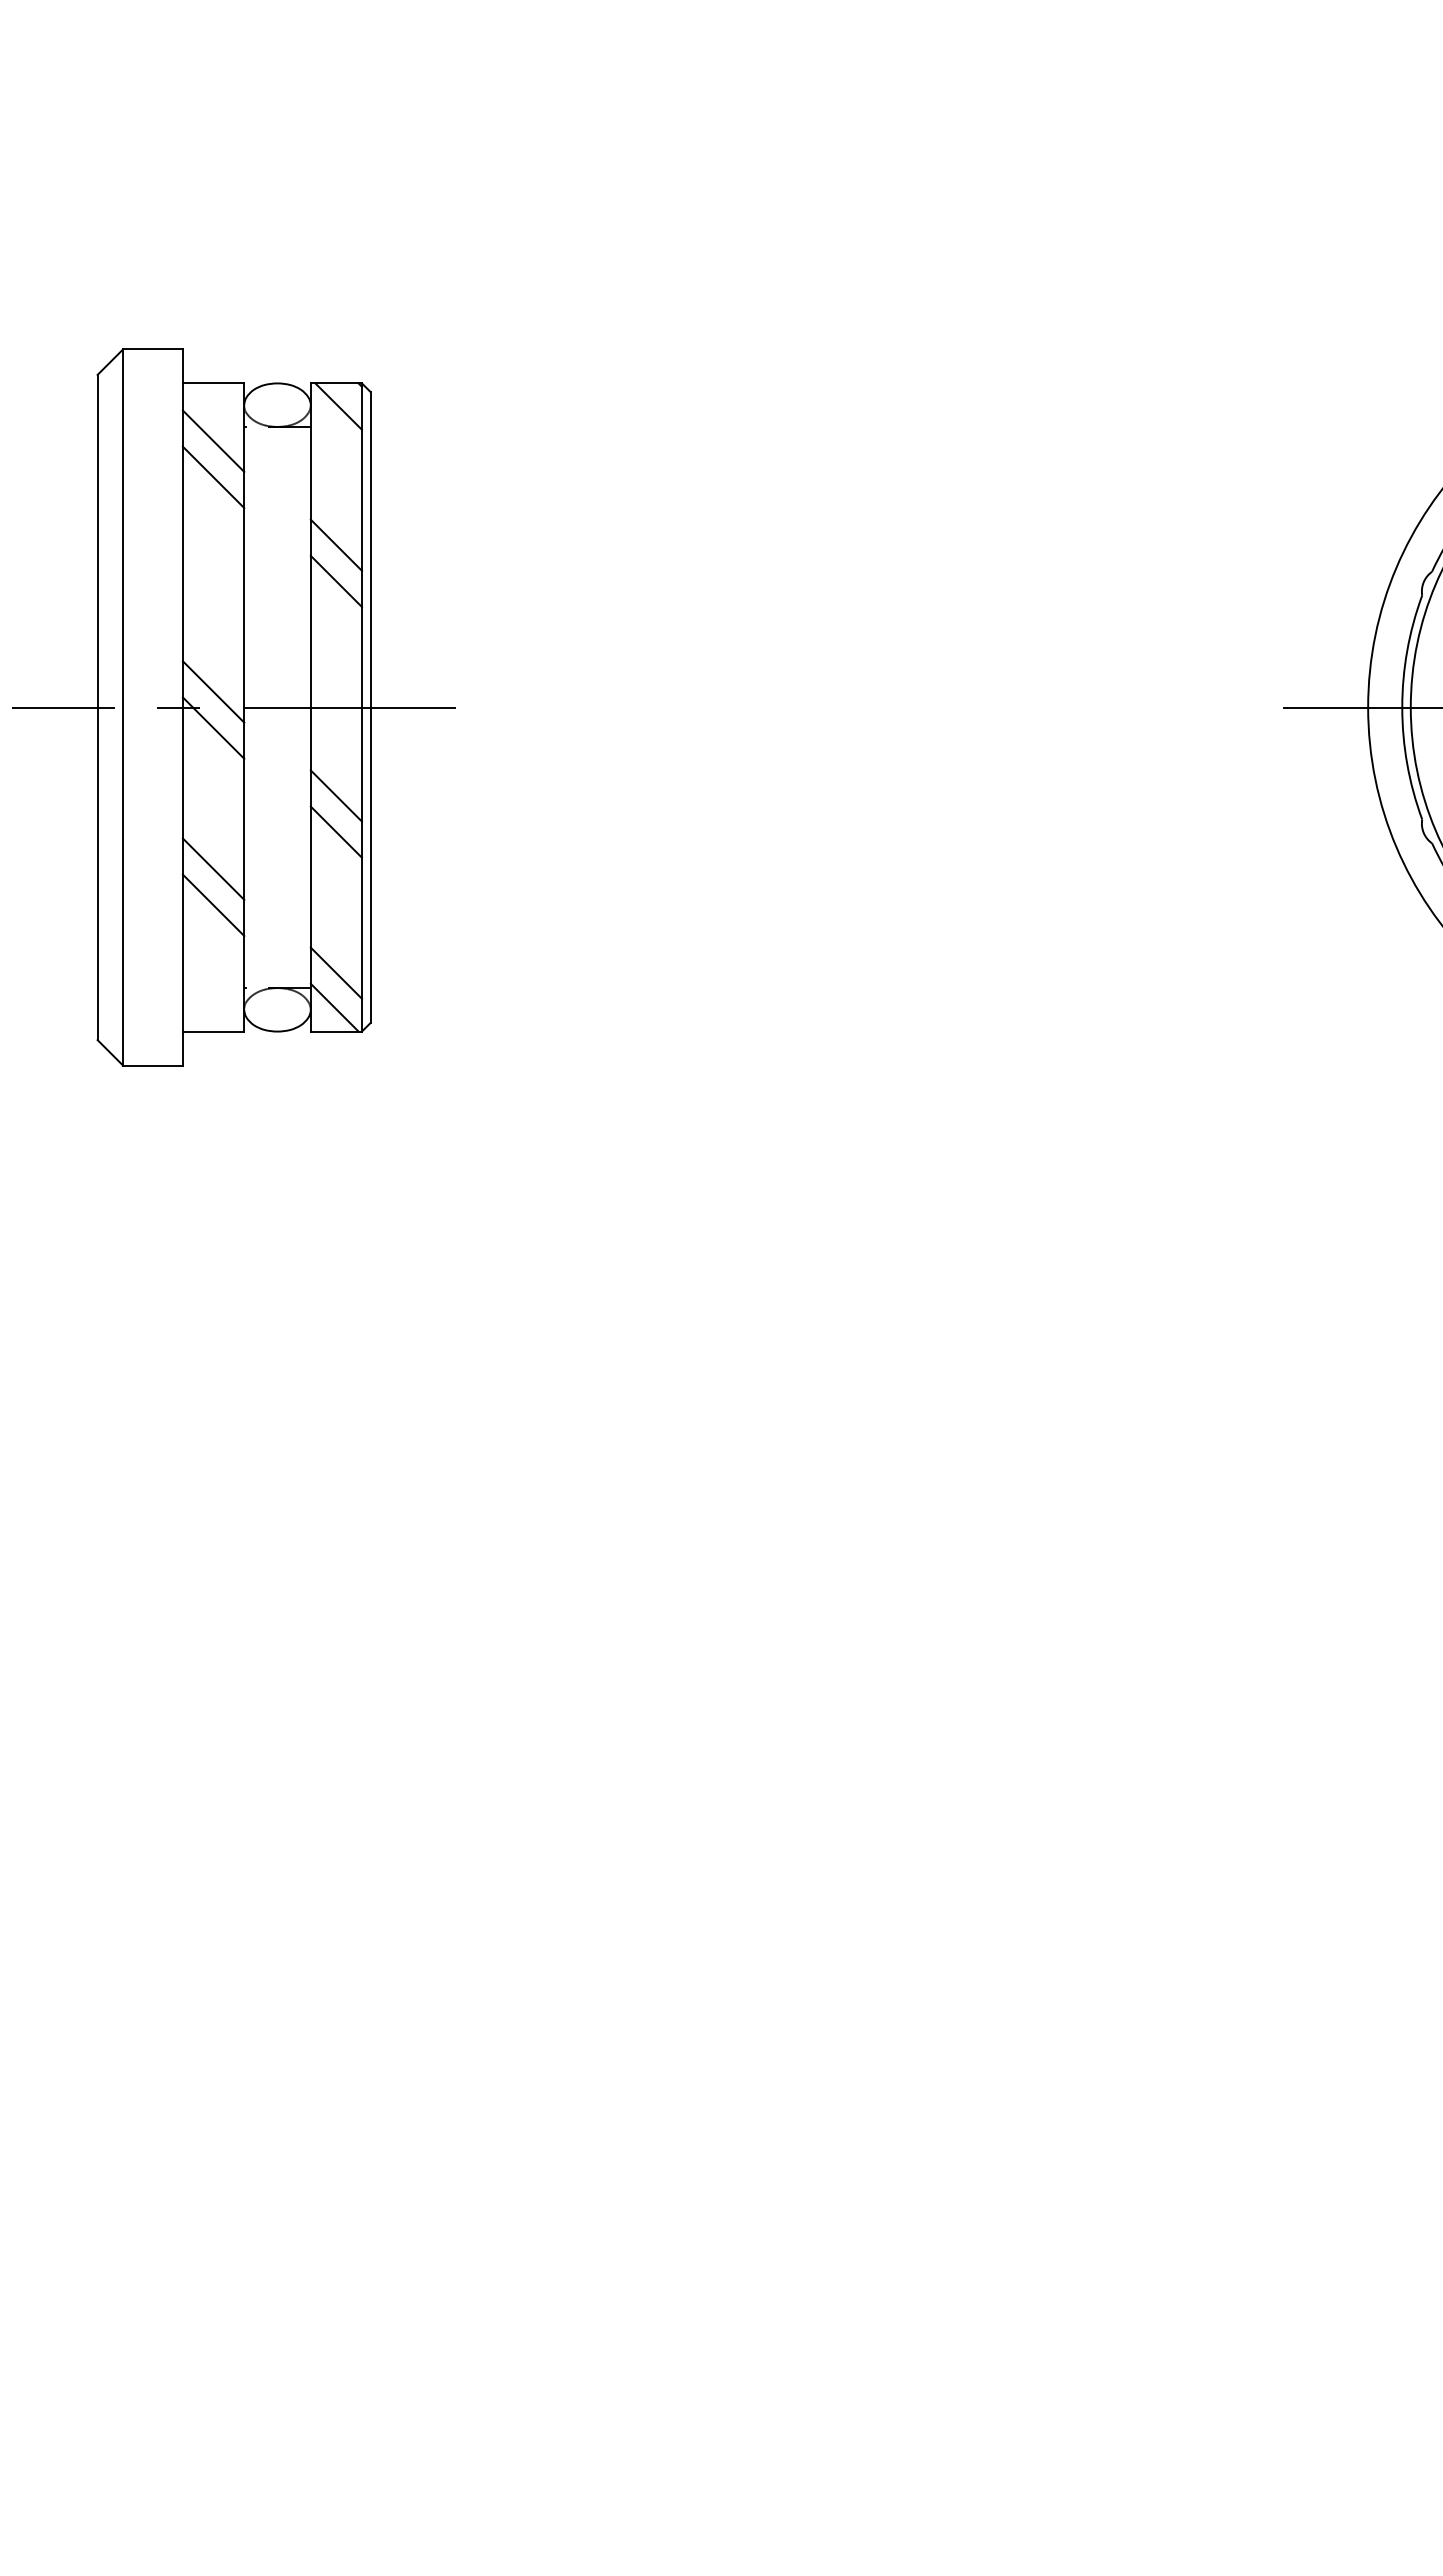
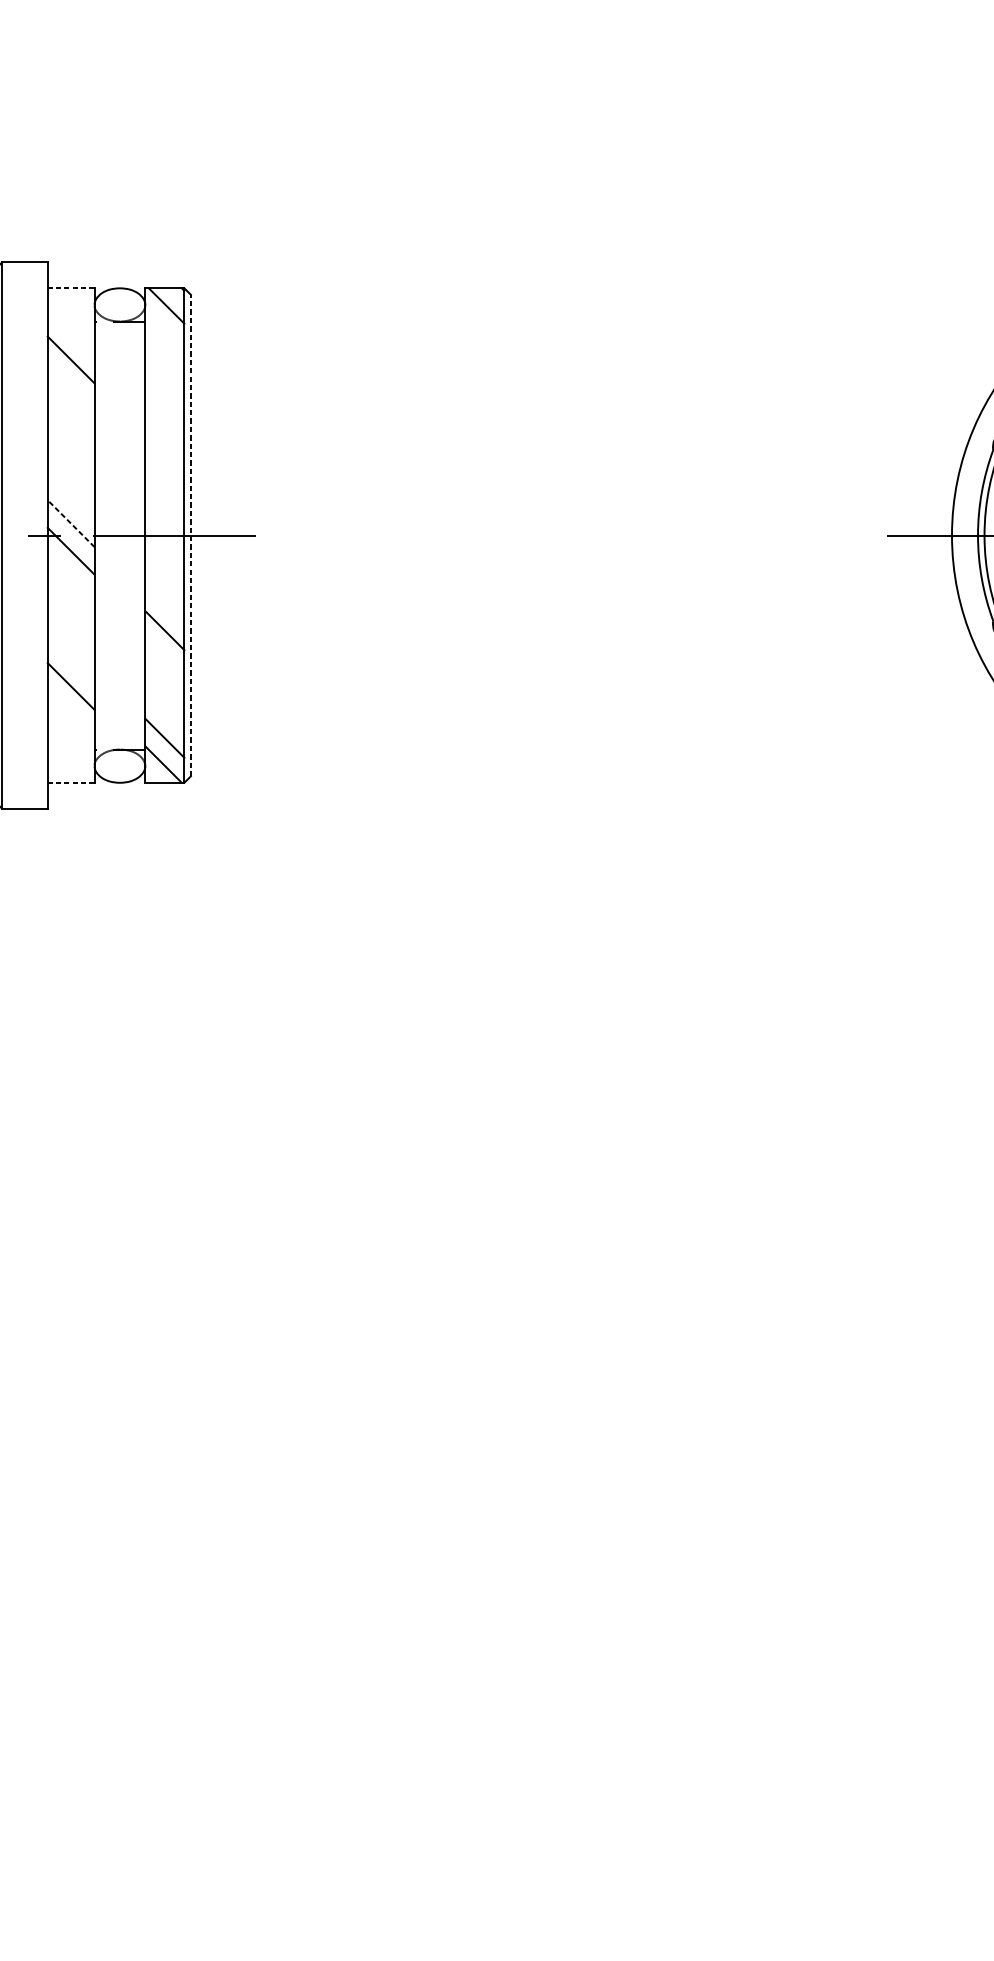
line: (213, 383) -> (71, 288), solid -> dashed
line: (213, 440) -> (71, 331), removed
line: (336, 544) -> (164, 411), removed
line: (336, 581) -> (164, 439), removed
line: (213, 691) -> (71, 523), solid -> dashed
line: (370, 707) -> (190, 535), solid -> dashed
line: (336, 795) -> (164, 602), removed
line: (213, 868) -> (71, 658), removed
line: (213, 1031) -> (71, 782), solid -> dashed

